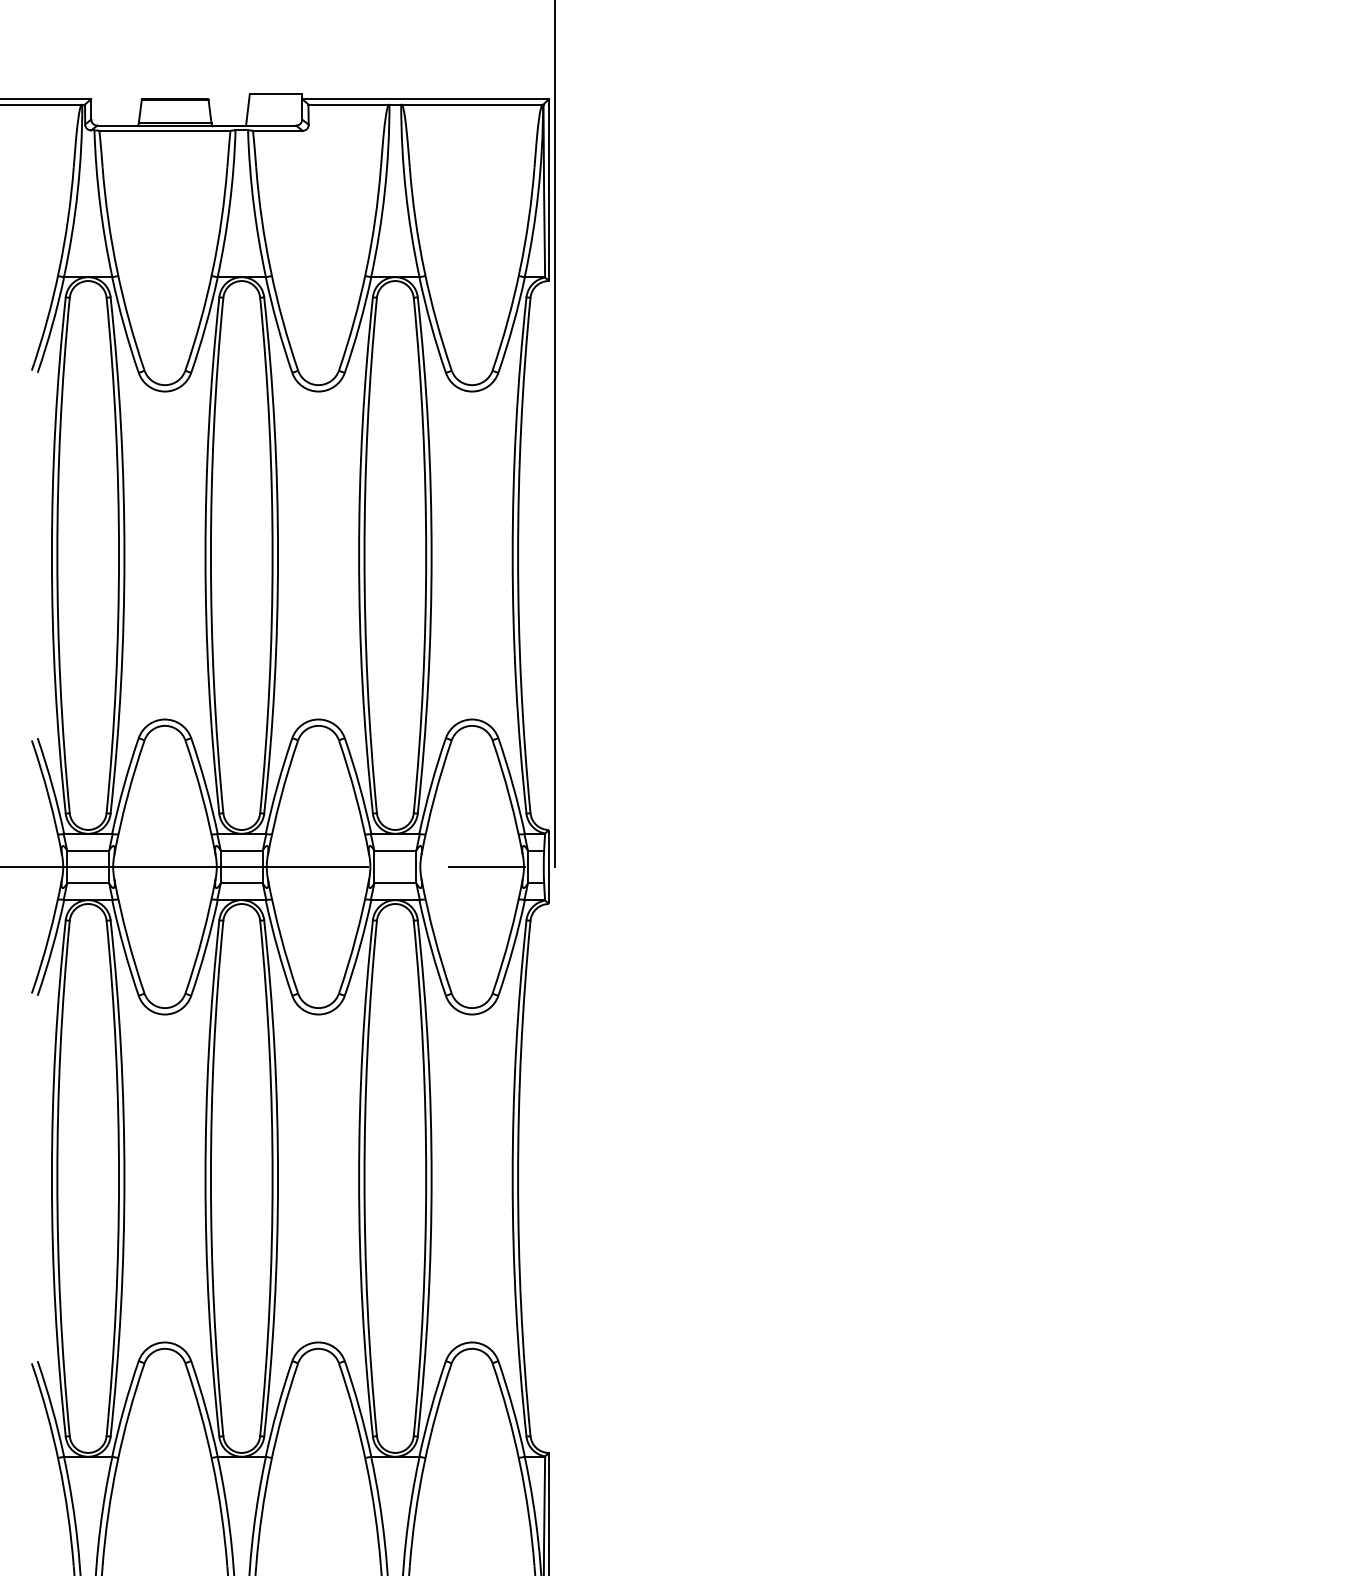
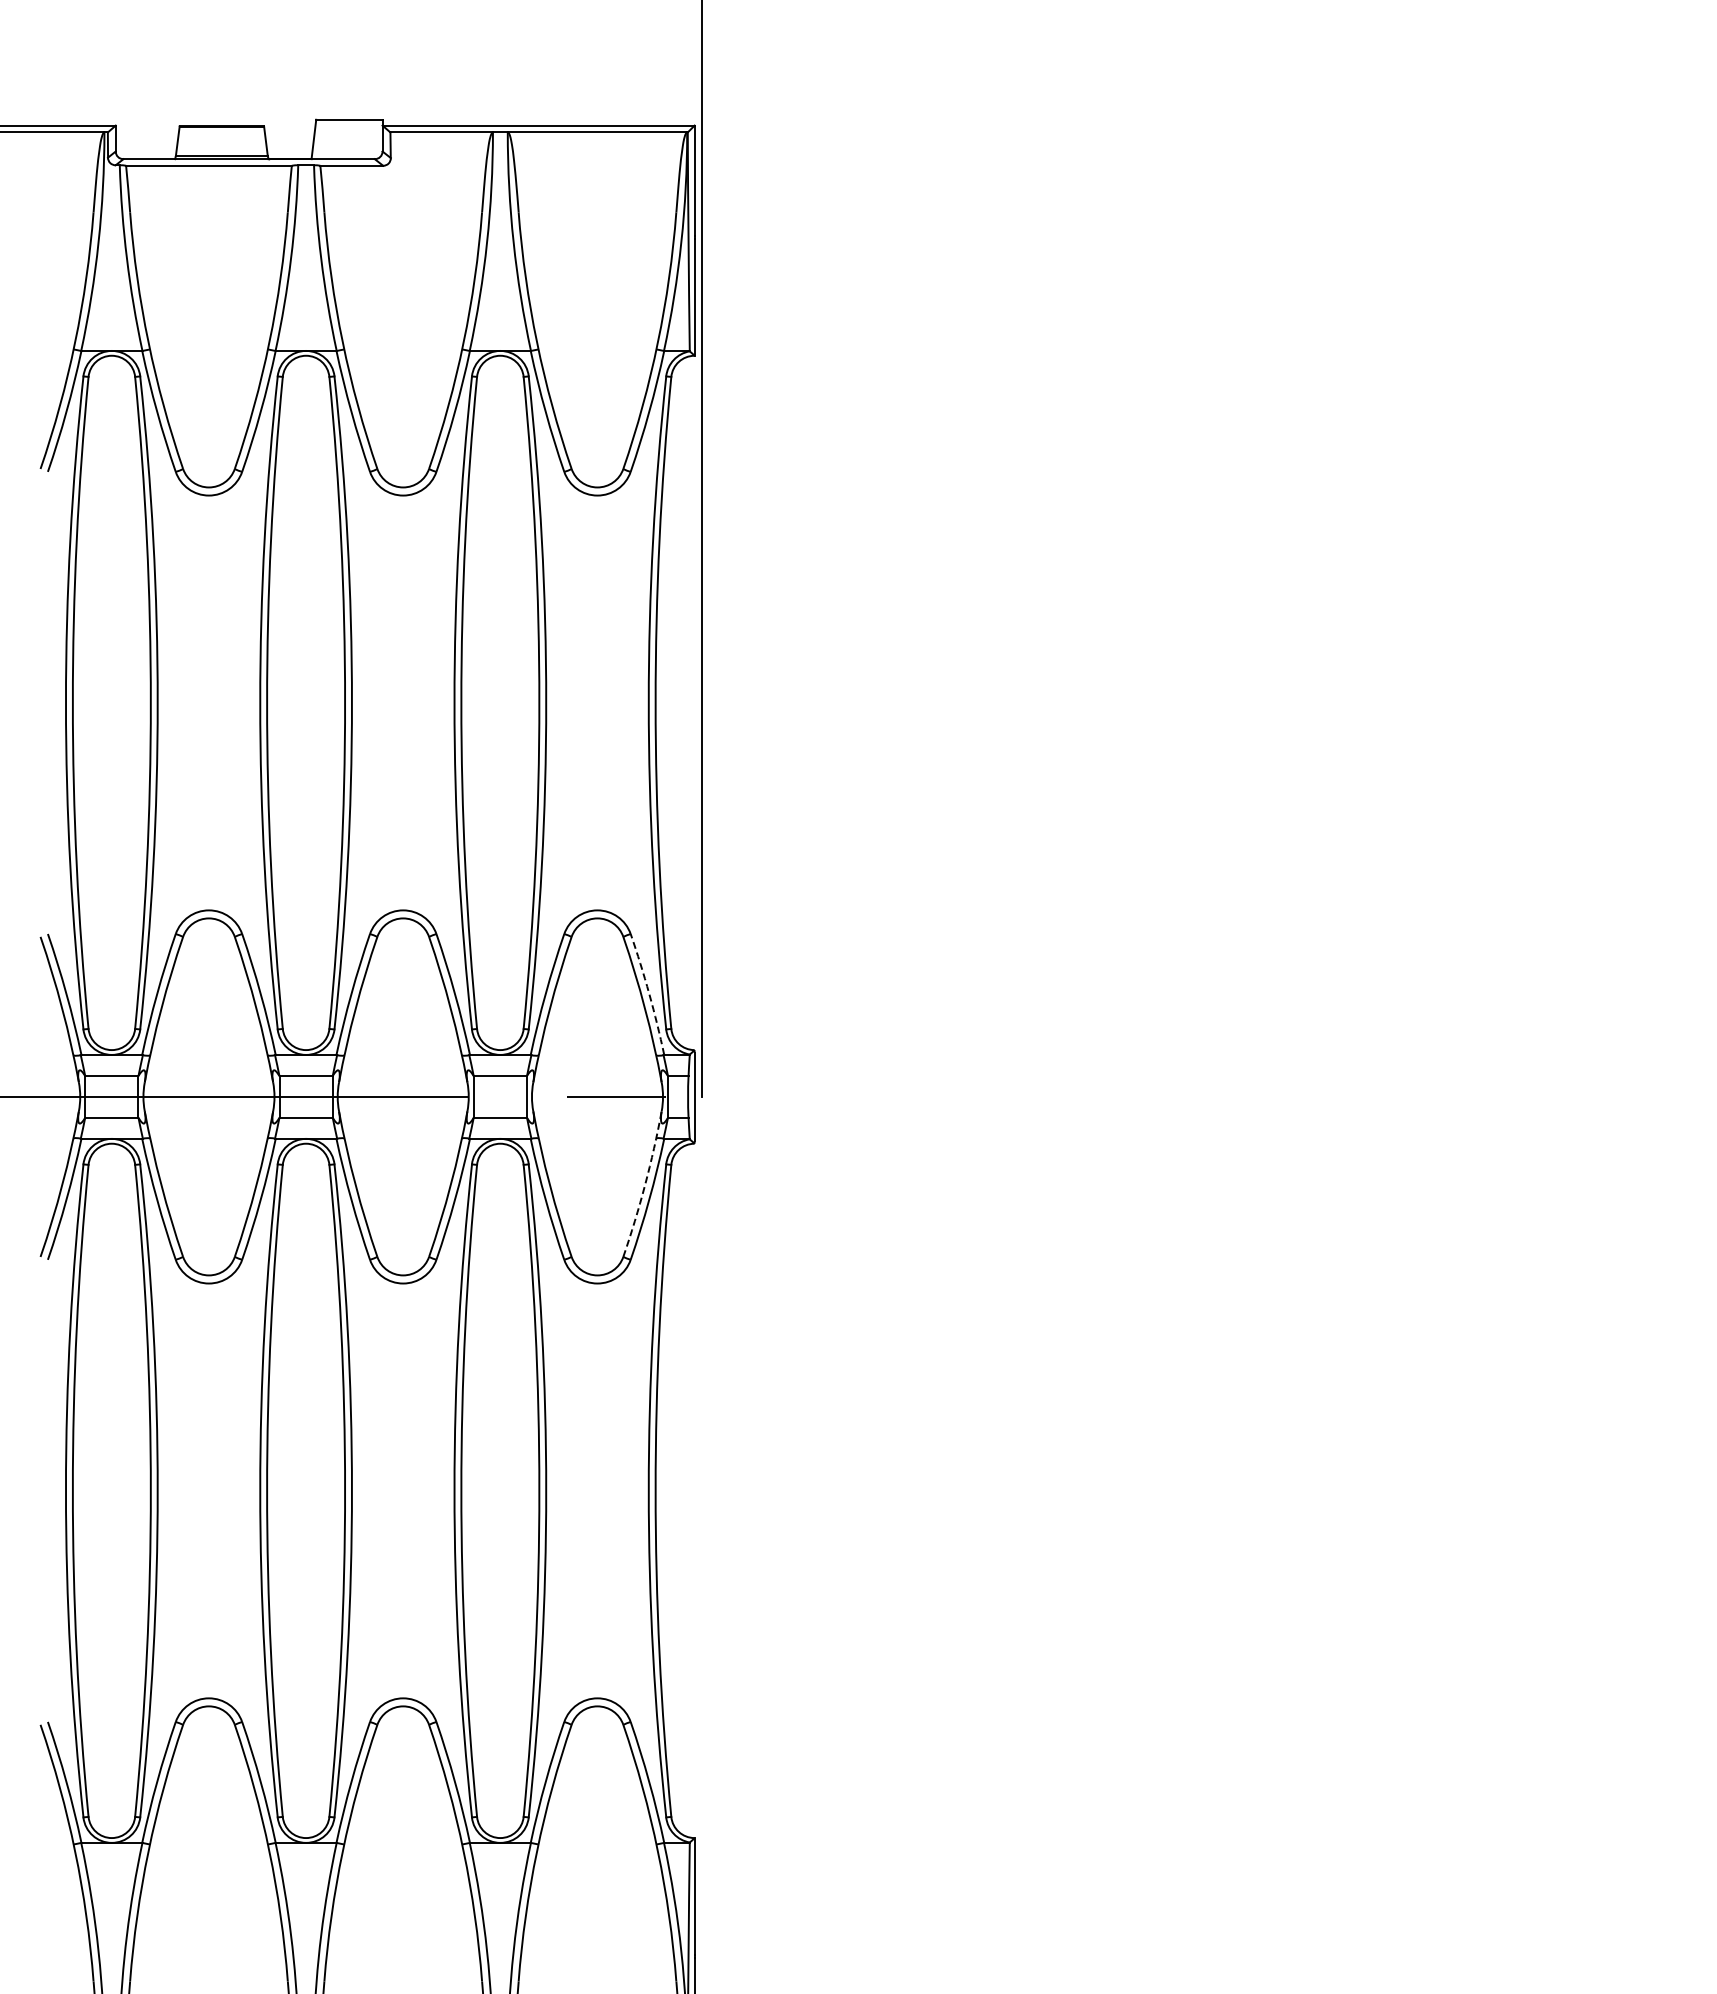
arc: (513, 785) -> (649, 993), solid -> dashed
arc: (510, 936) -> (645, 1184), solid -> dashed

